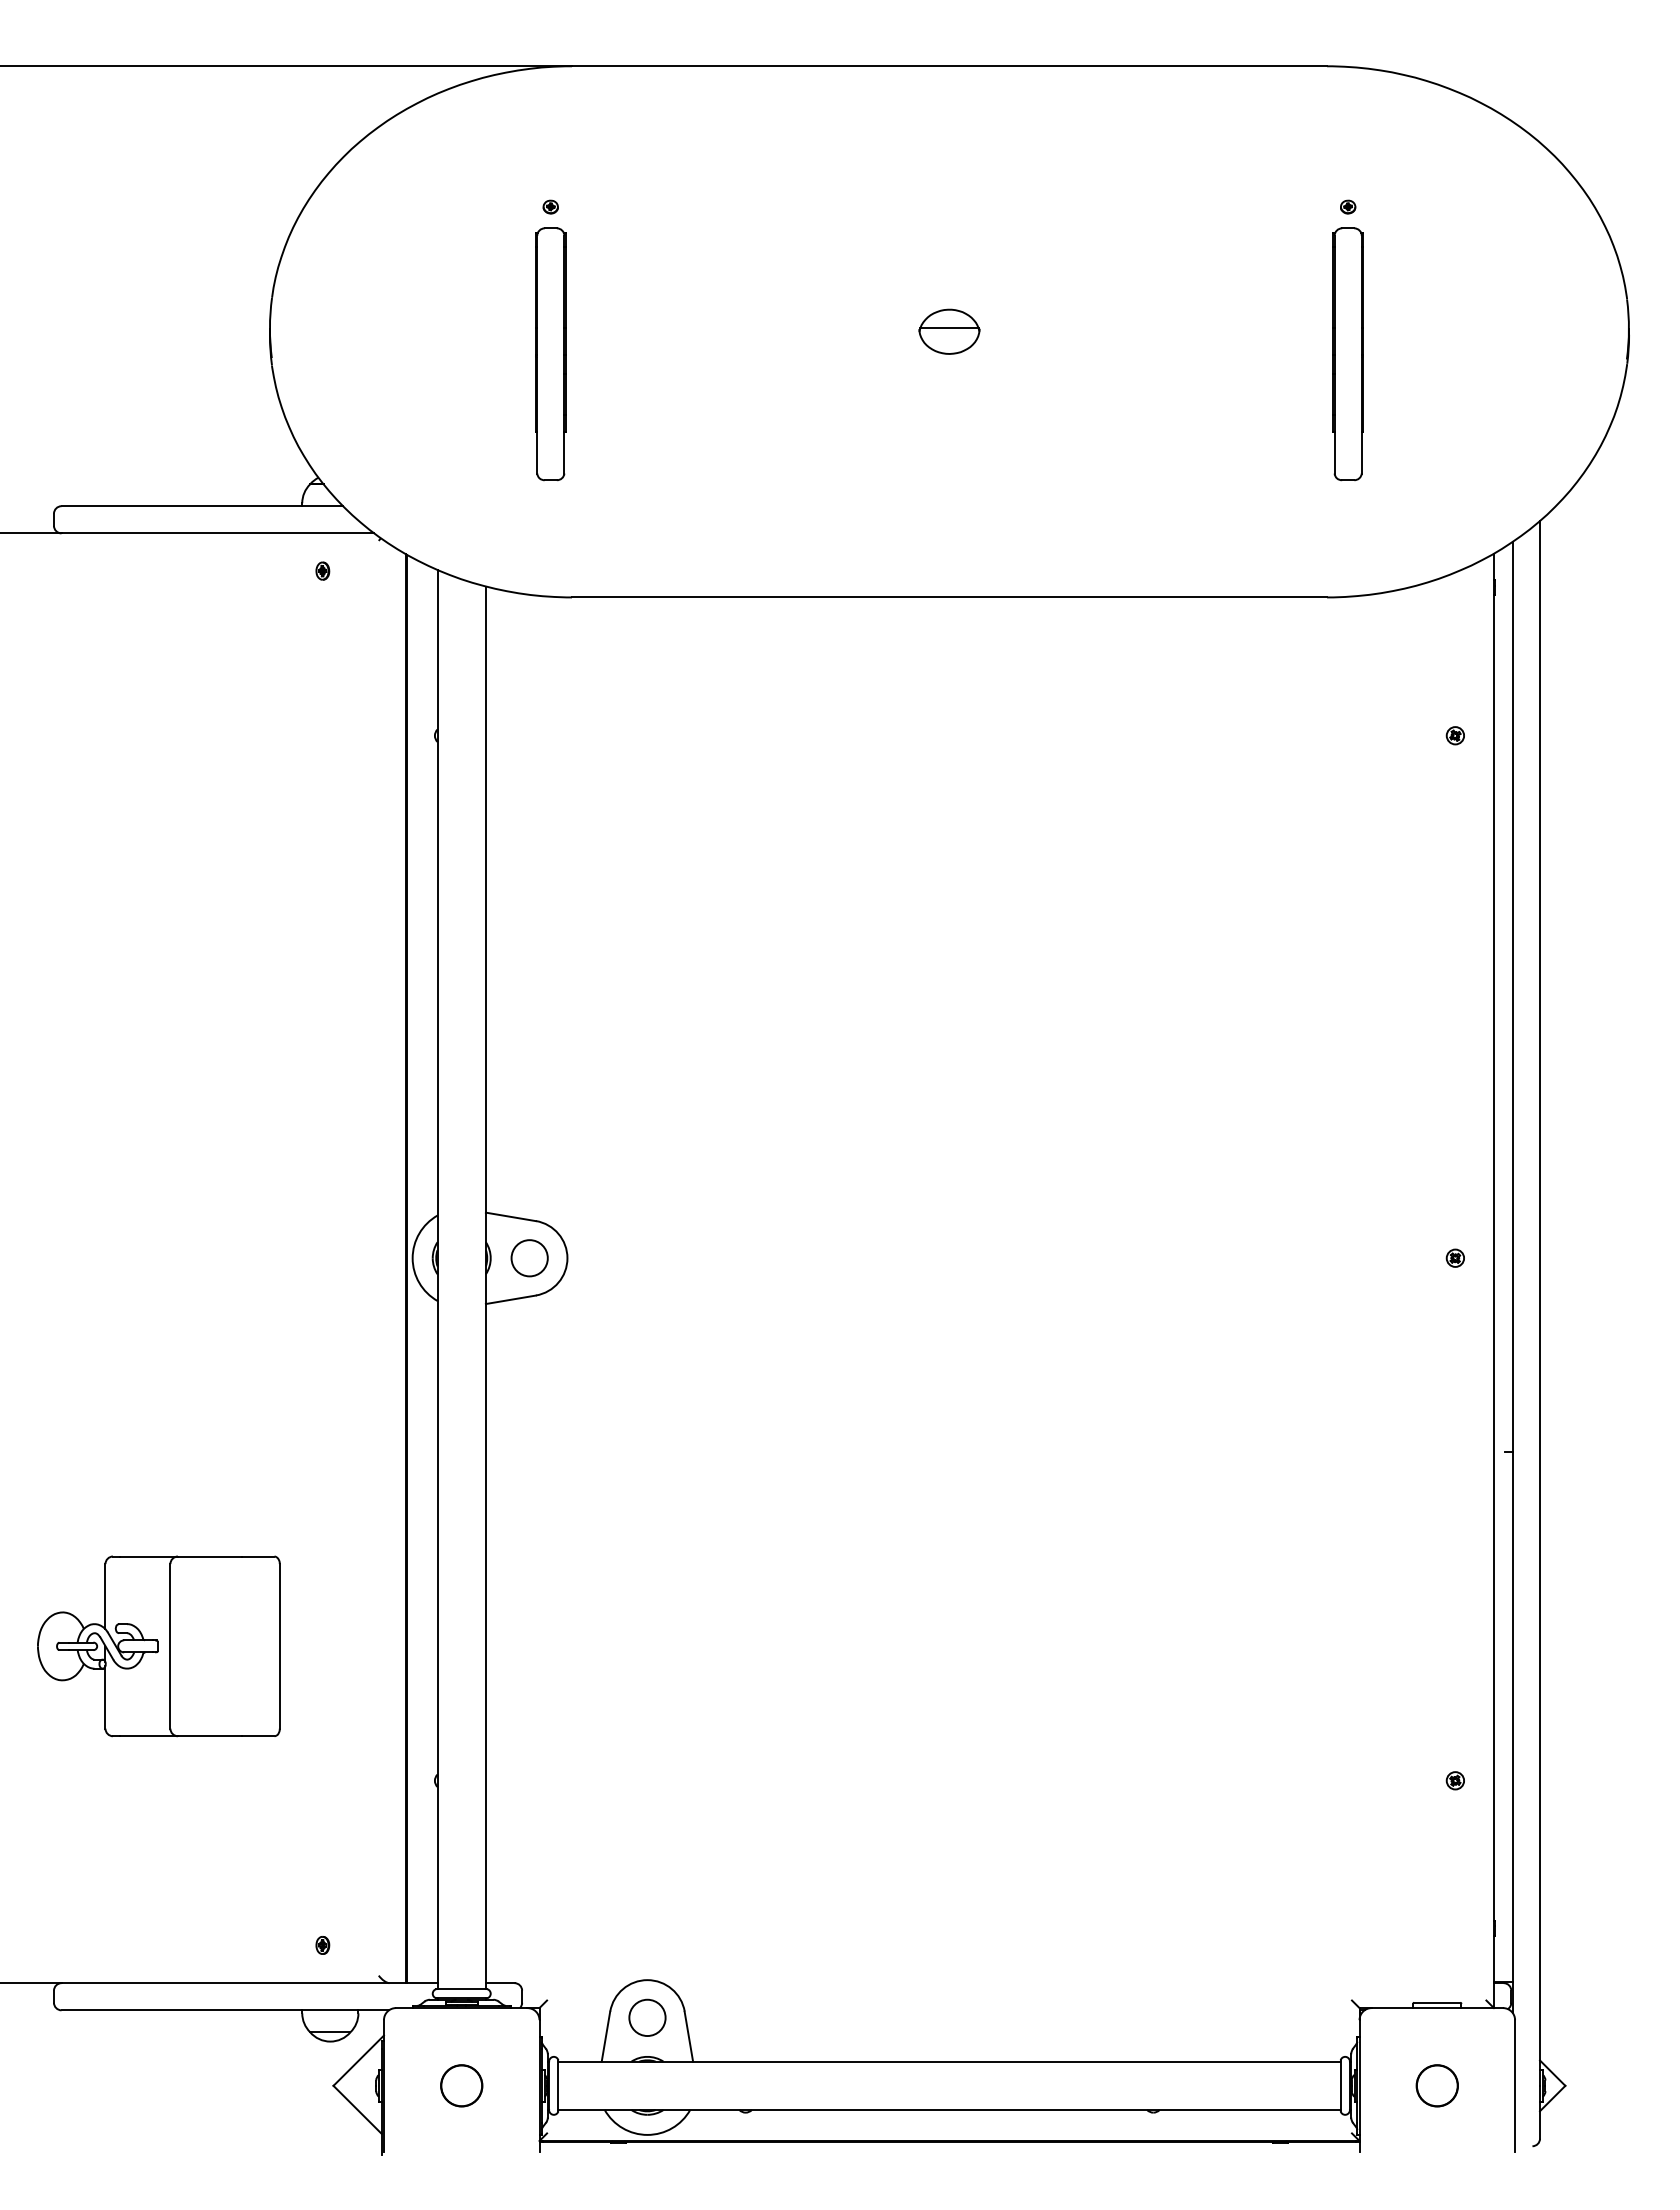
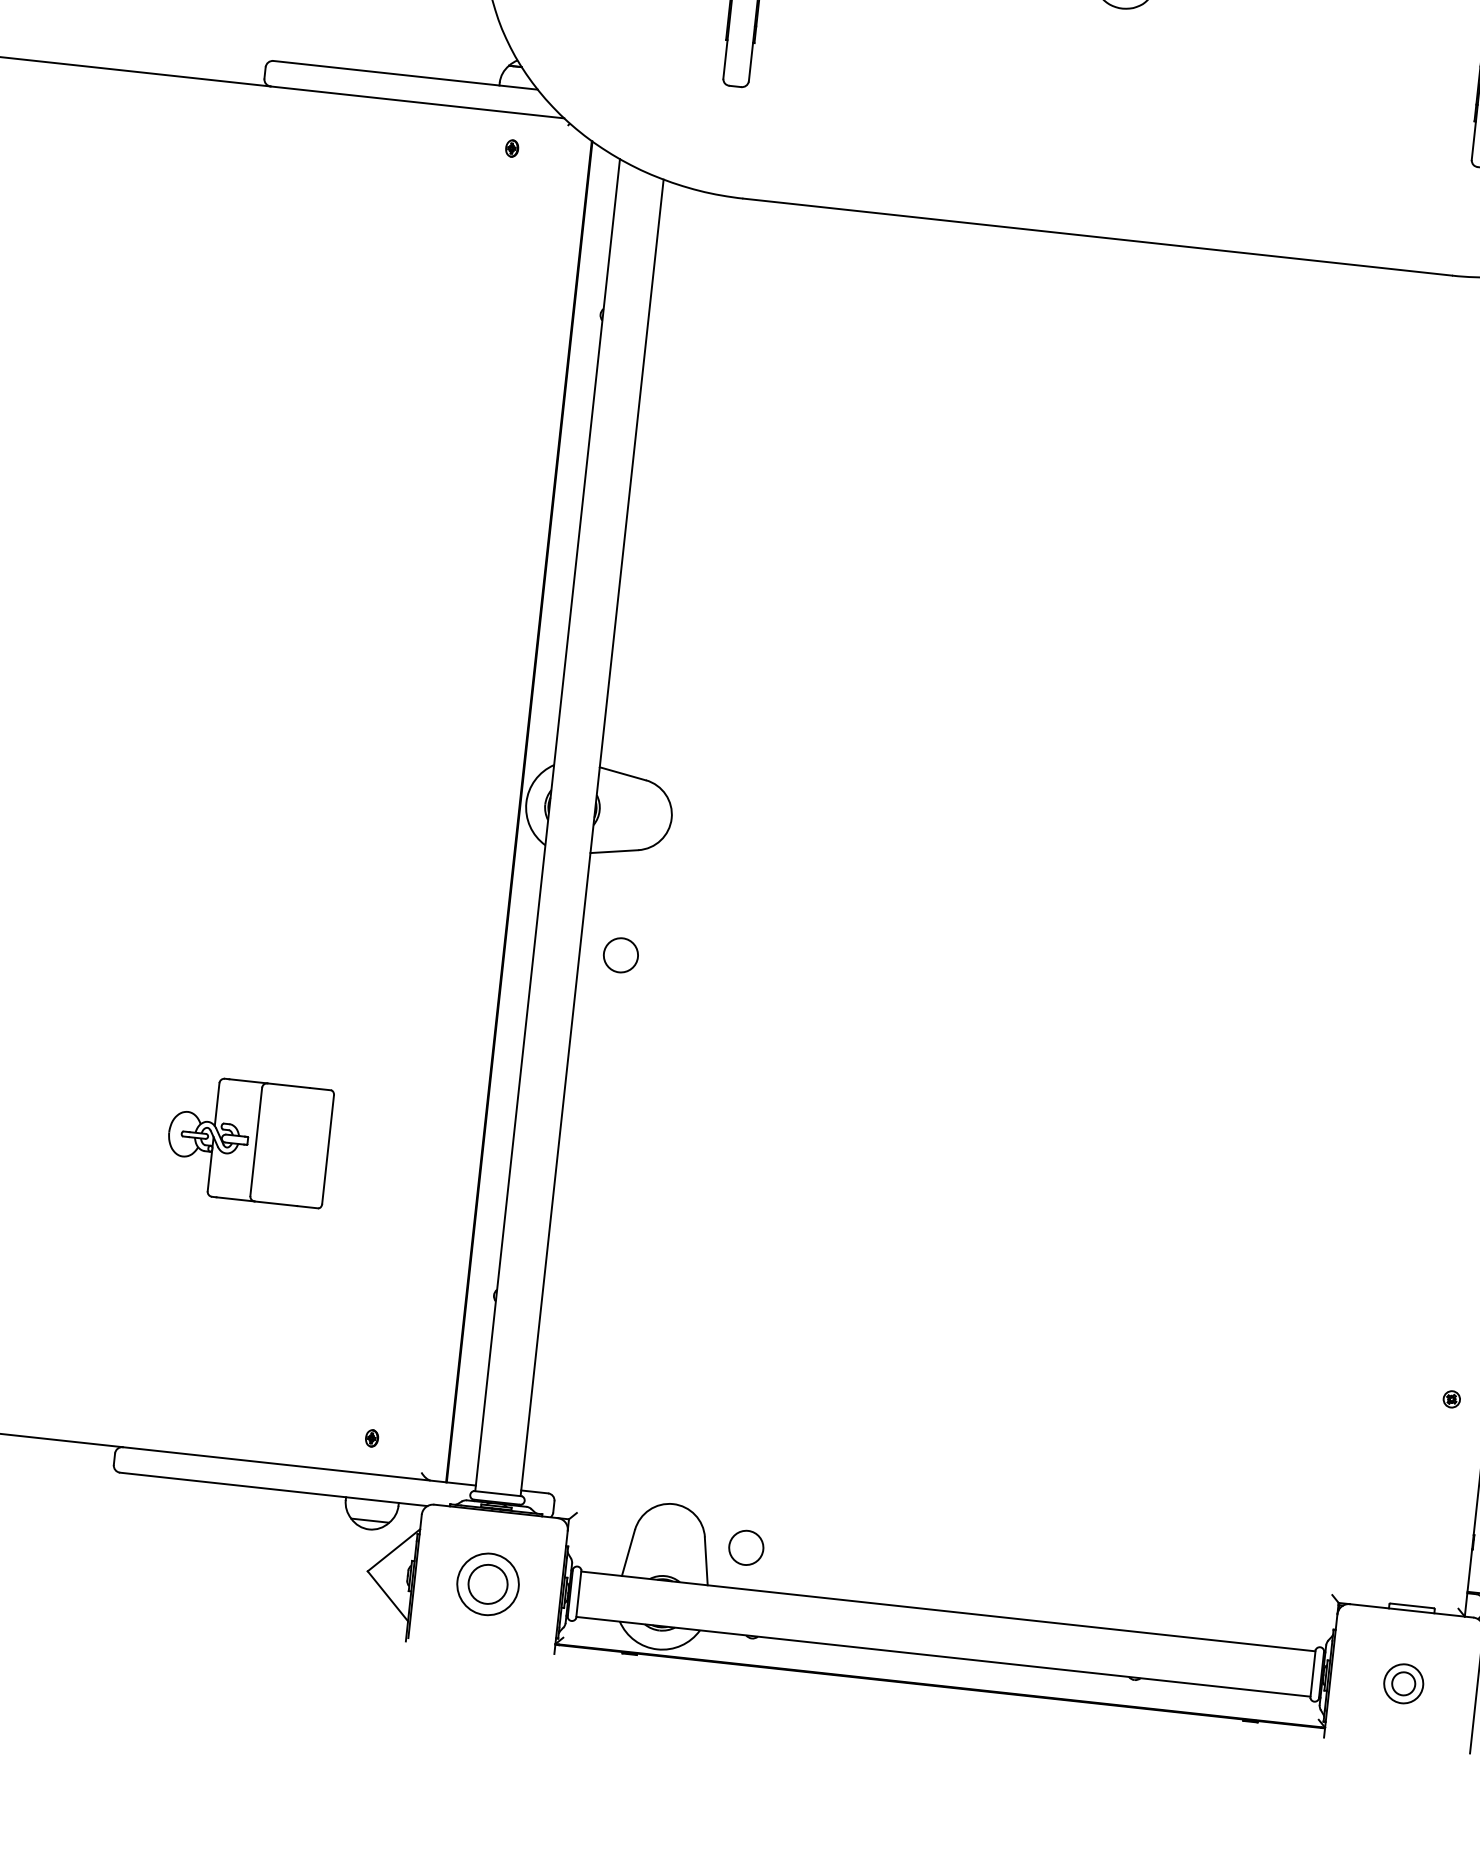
circle: (529, 1258) -> (620, 955), moved
part: (158, 1646) -> (248, 1141), size x0.7
circle: (647, 2017) -> (746, 1547), moved
circle: (461, 2085) -> (487, 1584), size x1.6
circle: (1436, 2085) -> (1403, 1683), size x0.6

